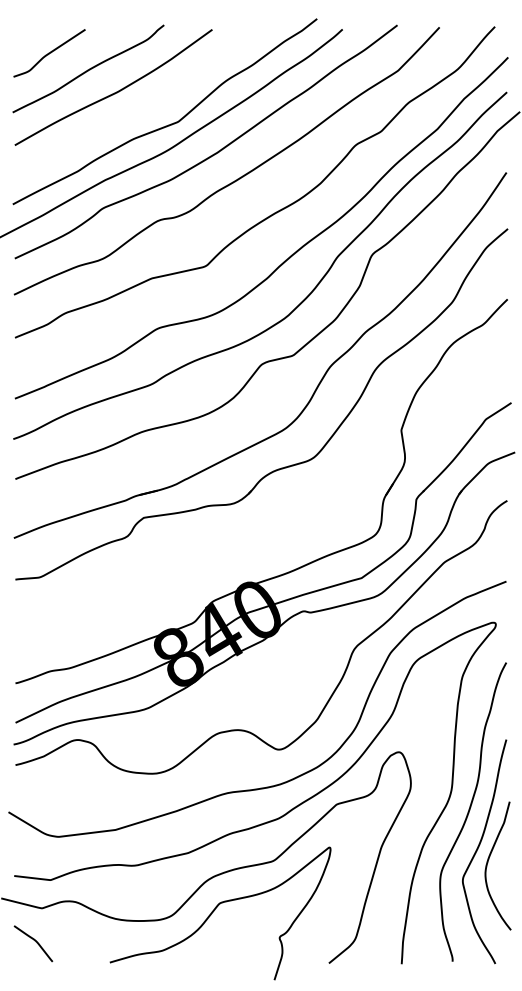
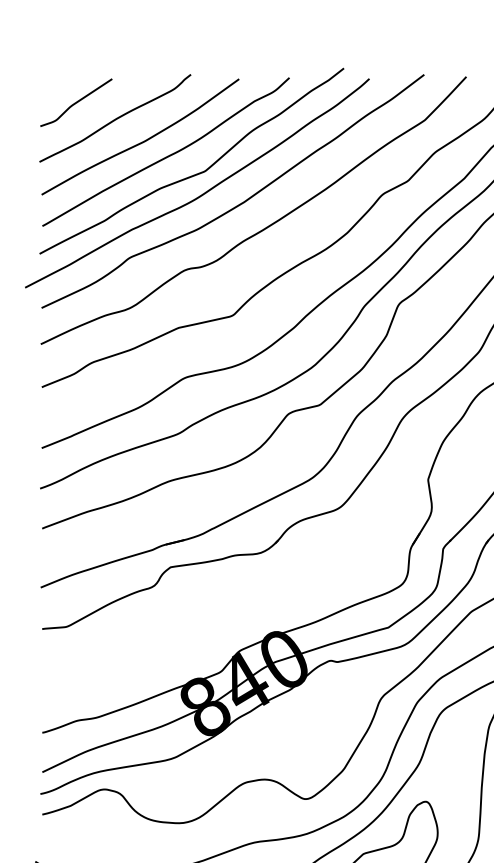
curve: (140, 106) -> (167, 155), added

